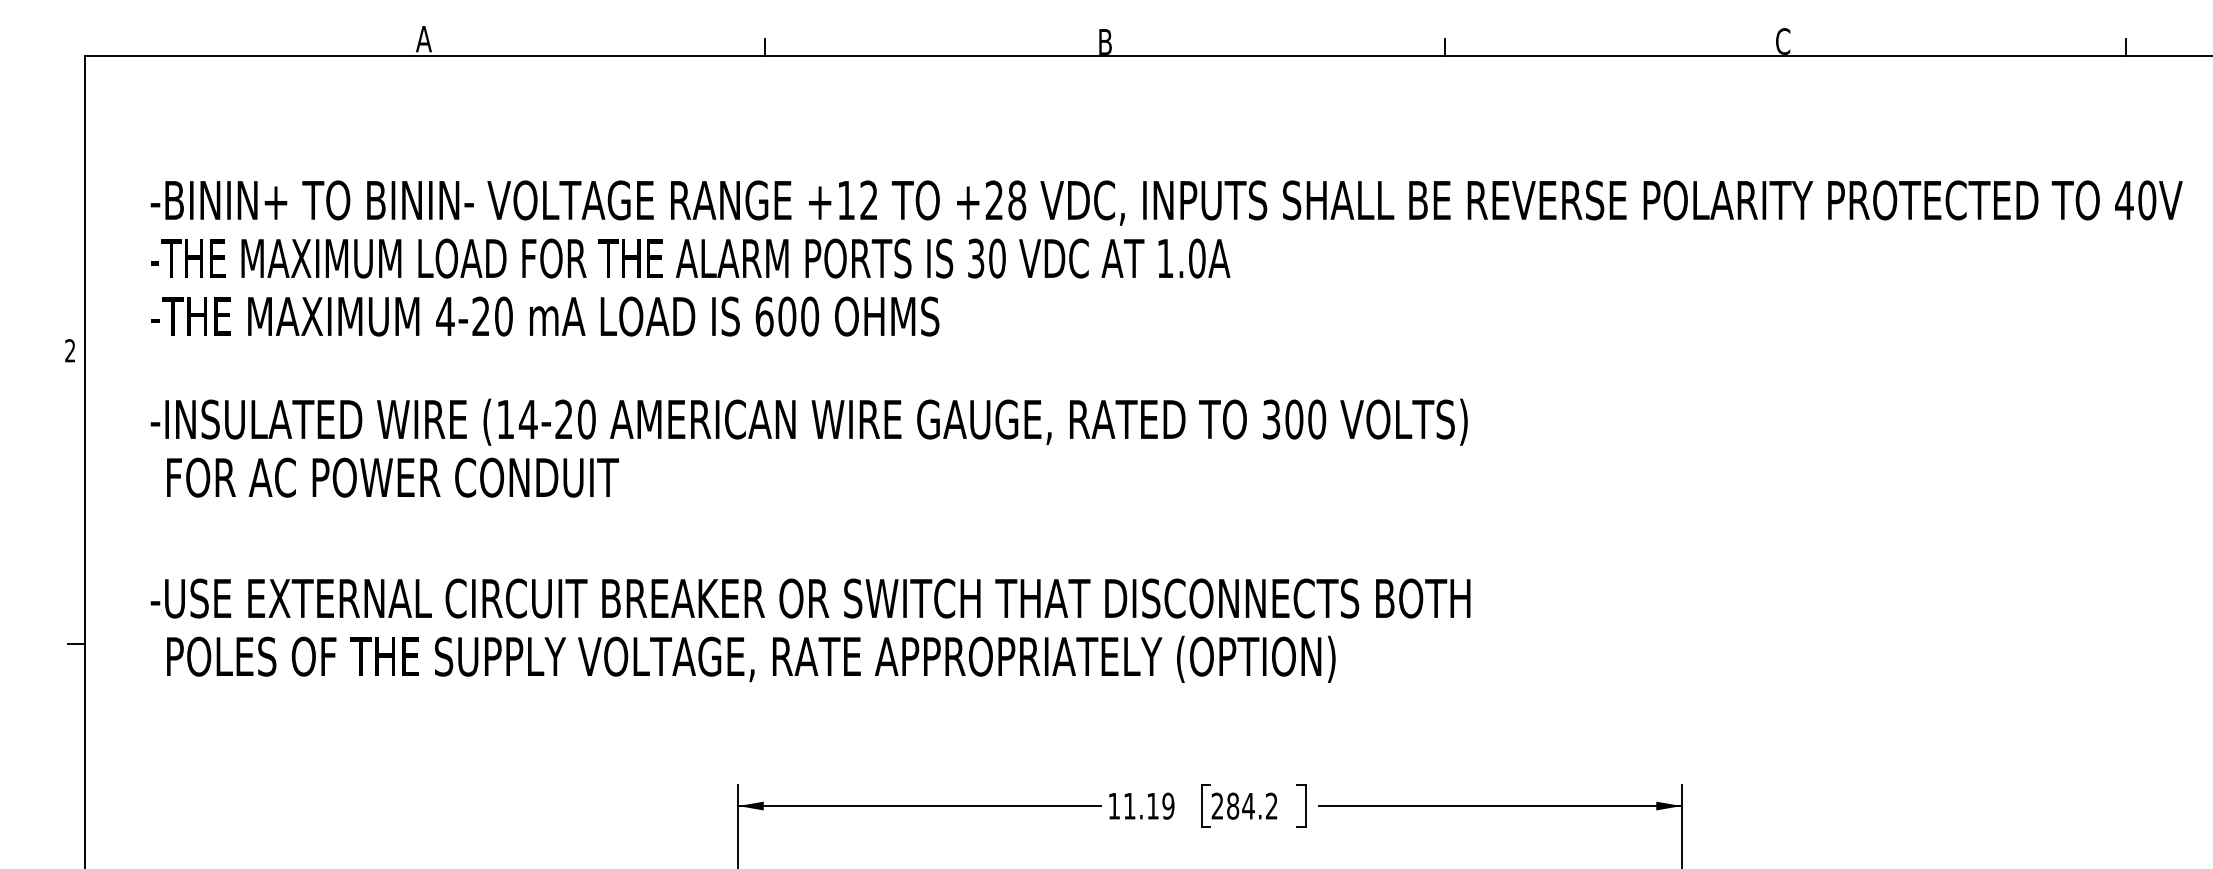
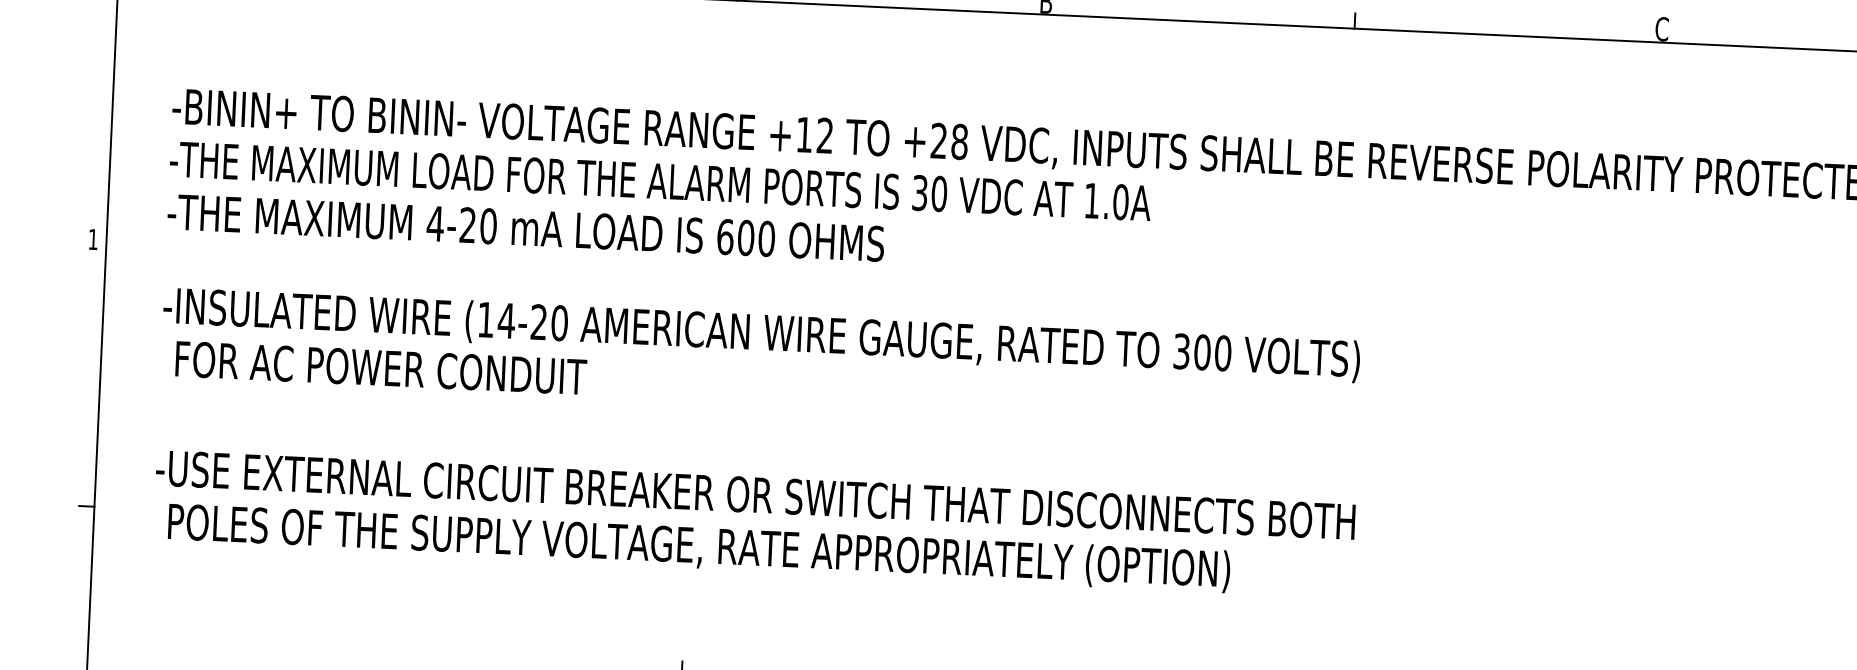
text: (70, 350) -> (93, 239), 2 -> 1

